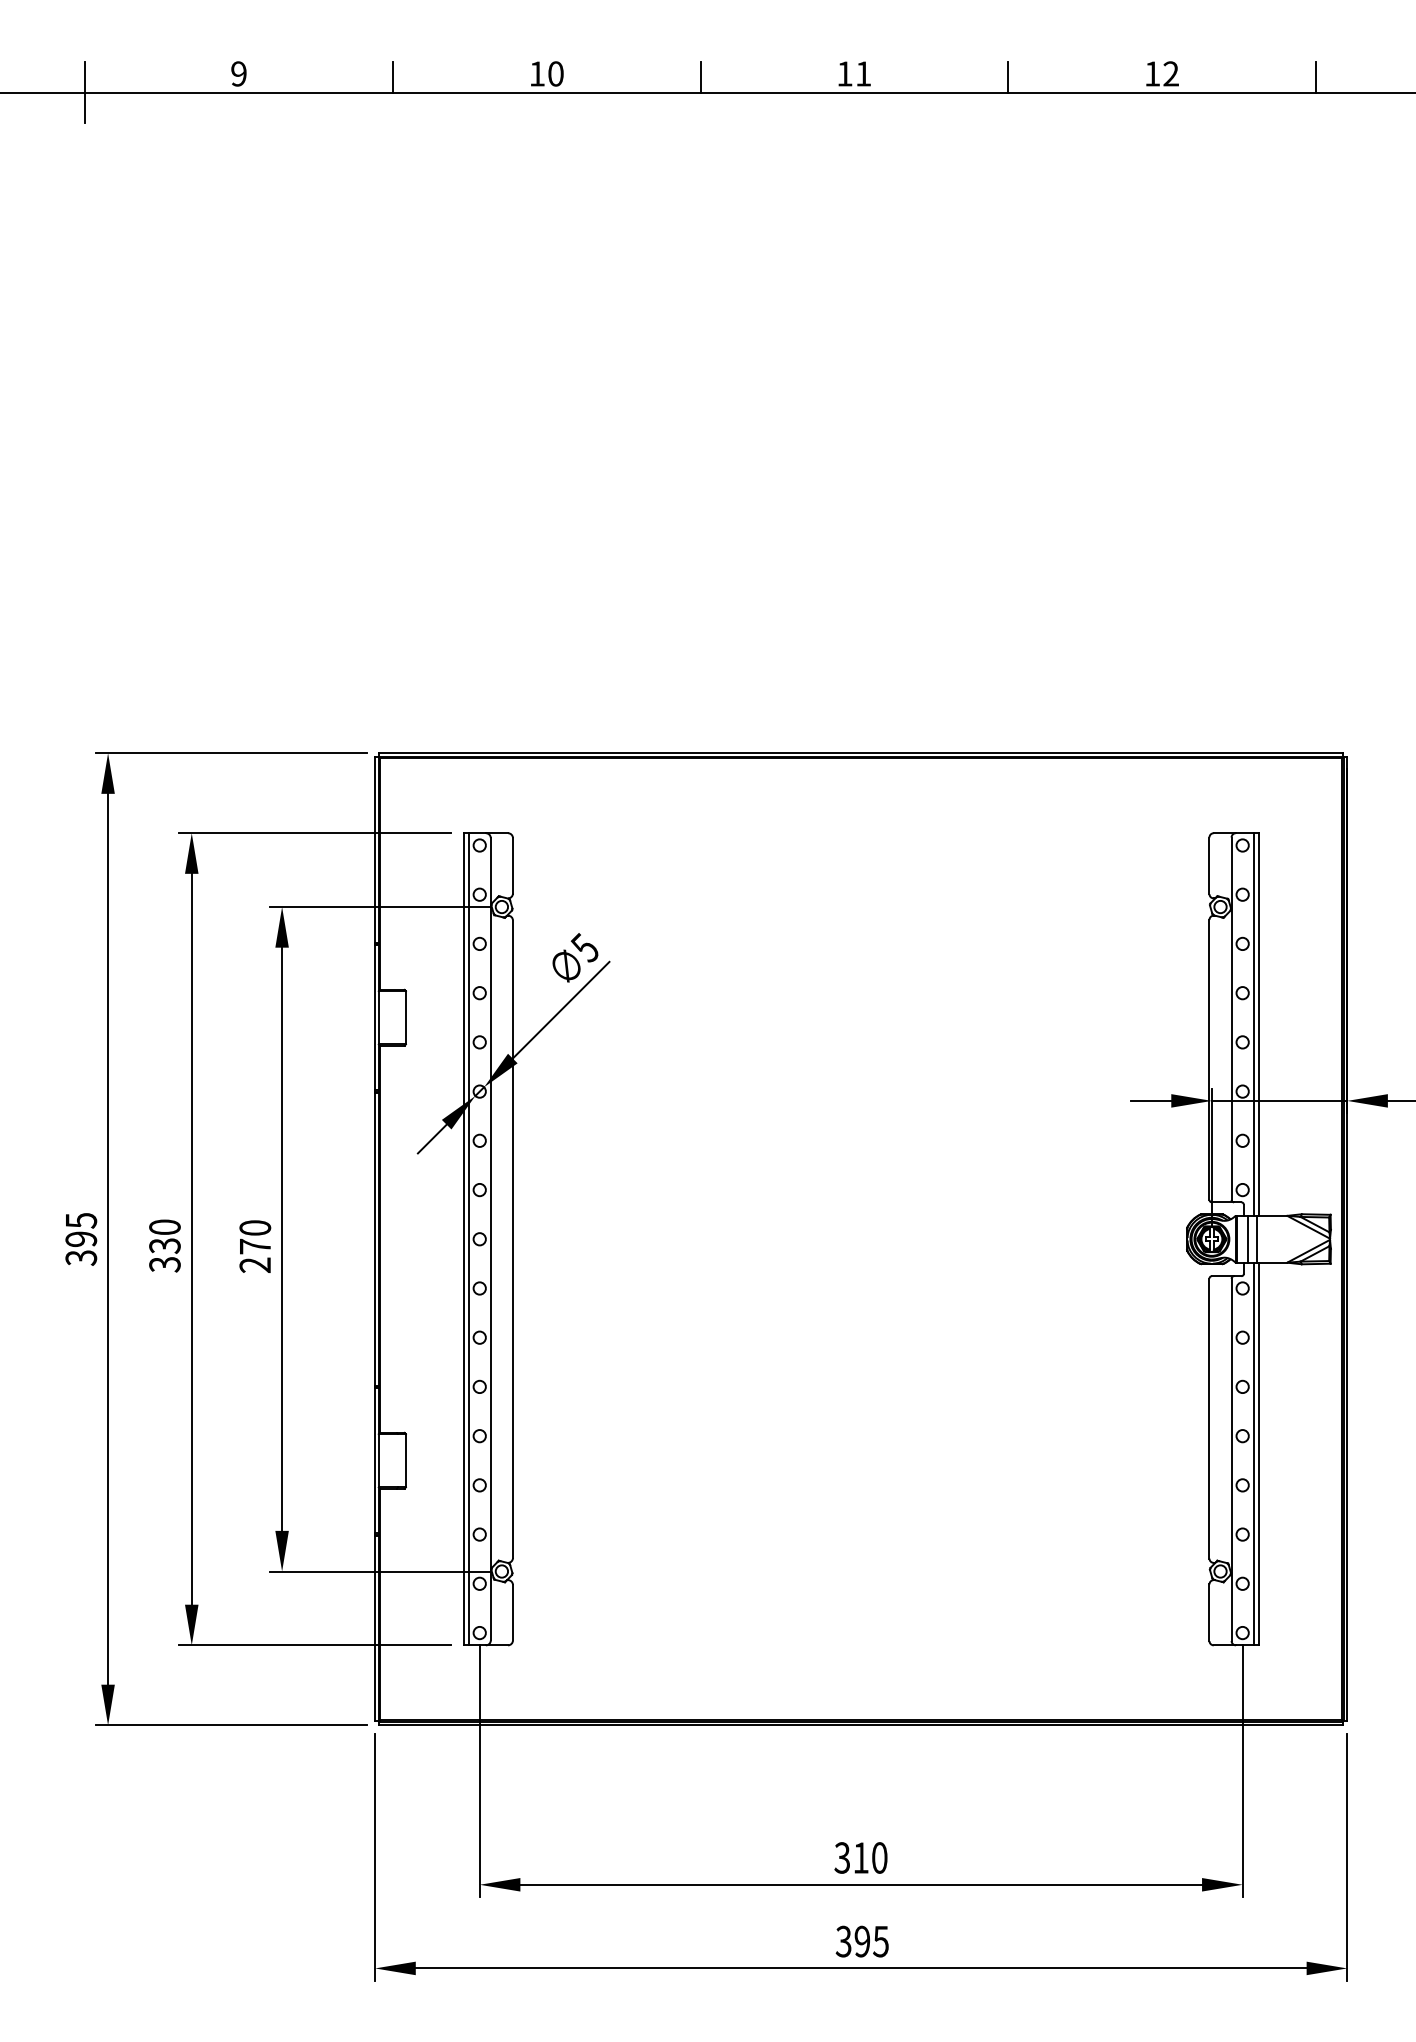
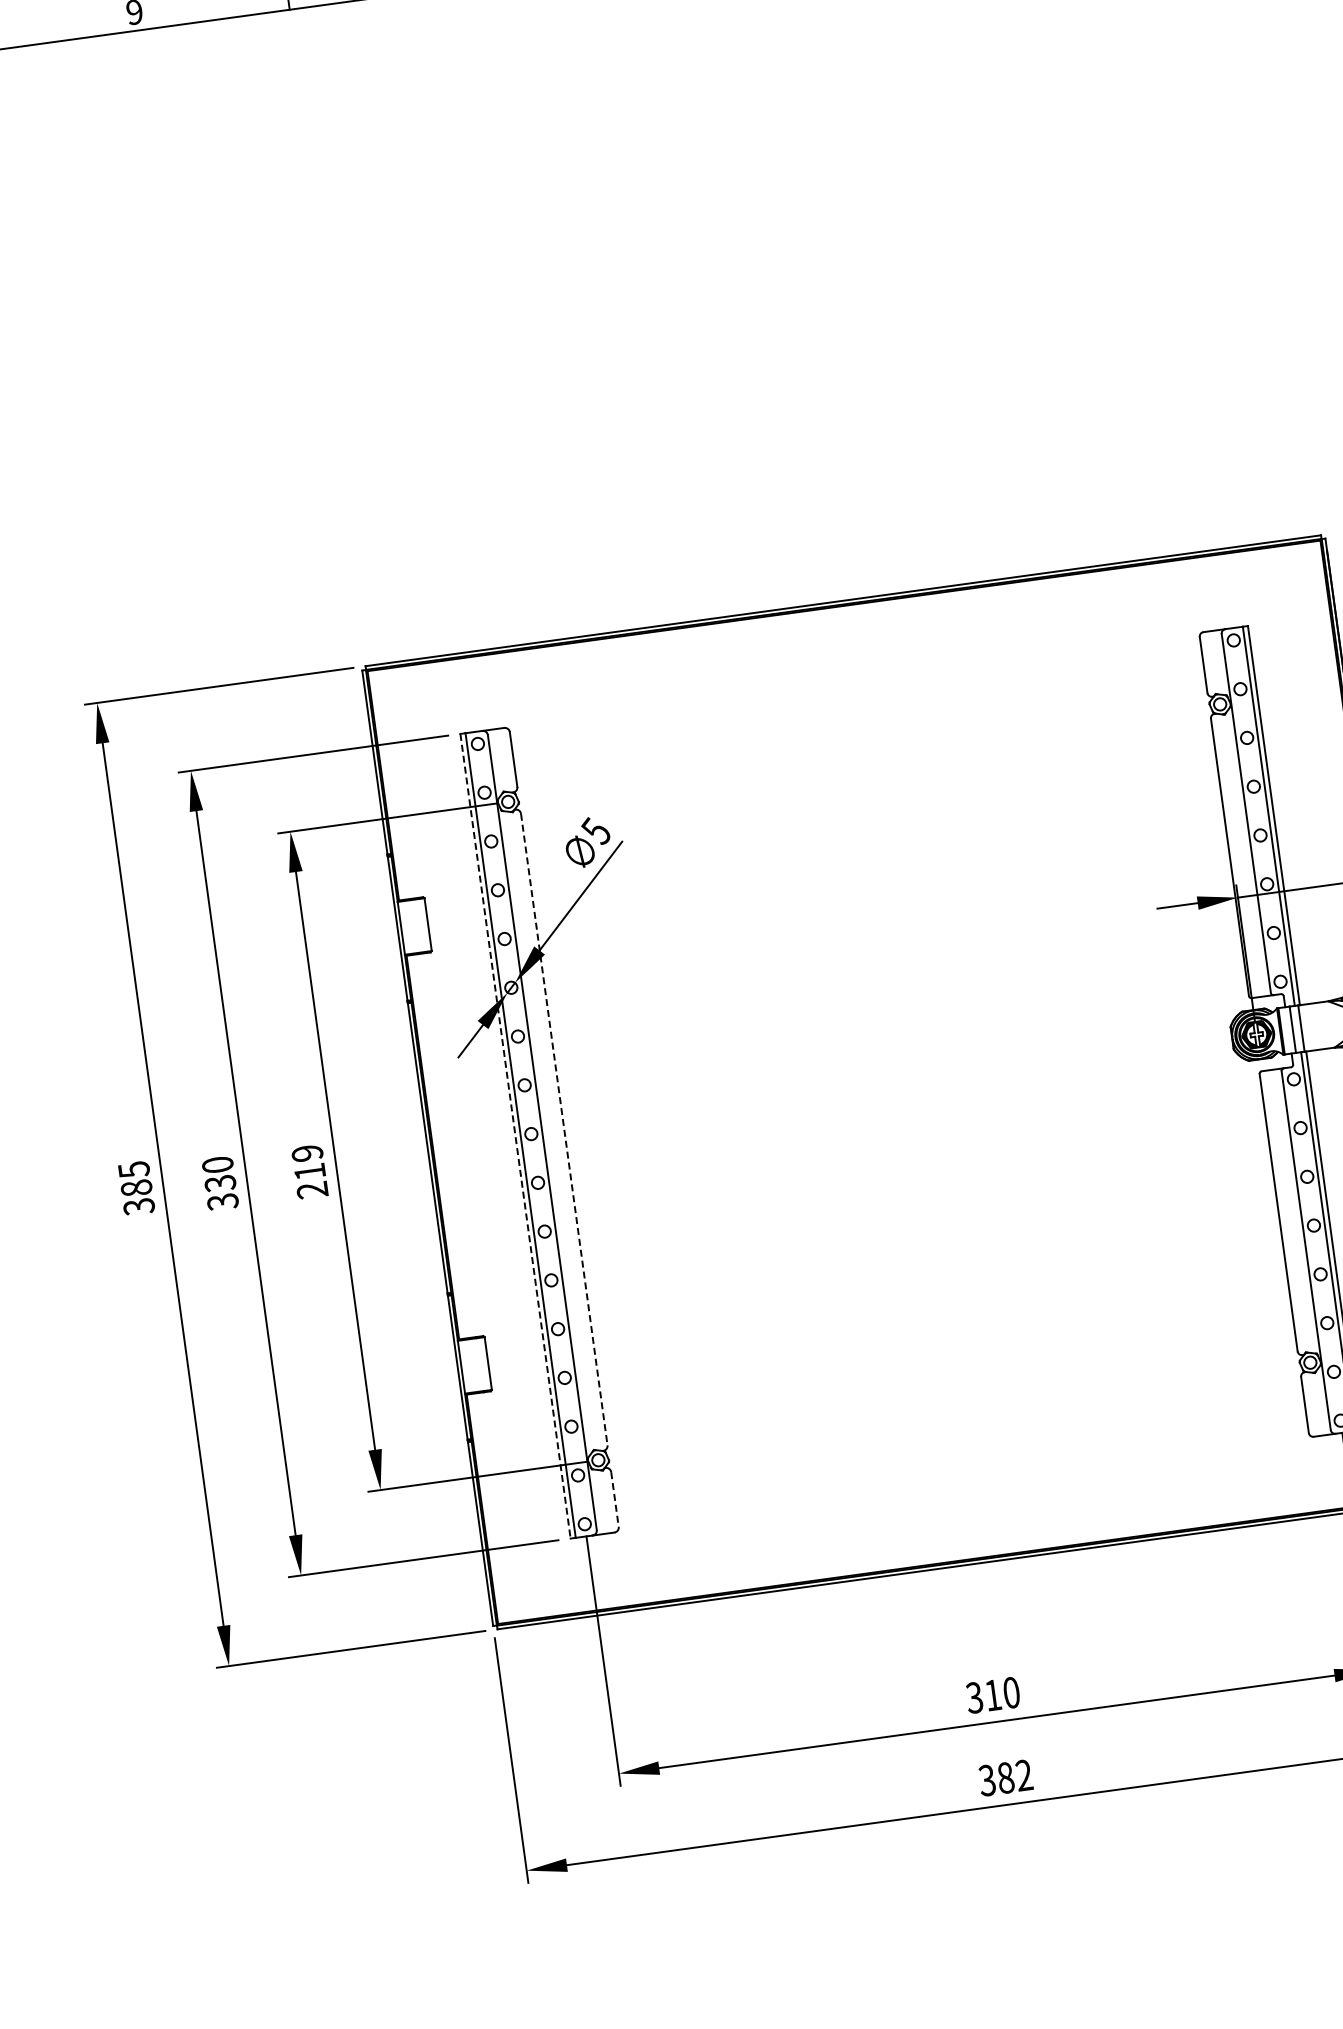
text: (255, 1237) -> (308, 1162), 270 -> 219
text: (81, 1239) -> (136, 1188), 395 -> 385
line: (463, 1239) -> (515, 1136), solid -> dashed
line: (512, 1239) -> (563, 1129), solid -> dashed
line: (512, 1612) -> (614, 1499), solid -> dashed
text: (871, 1941) -> (1014, 1776), 395 -> 382

